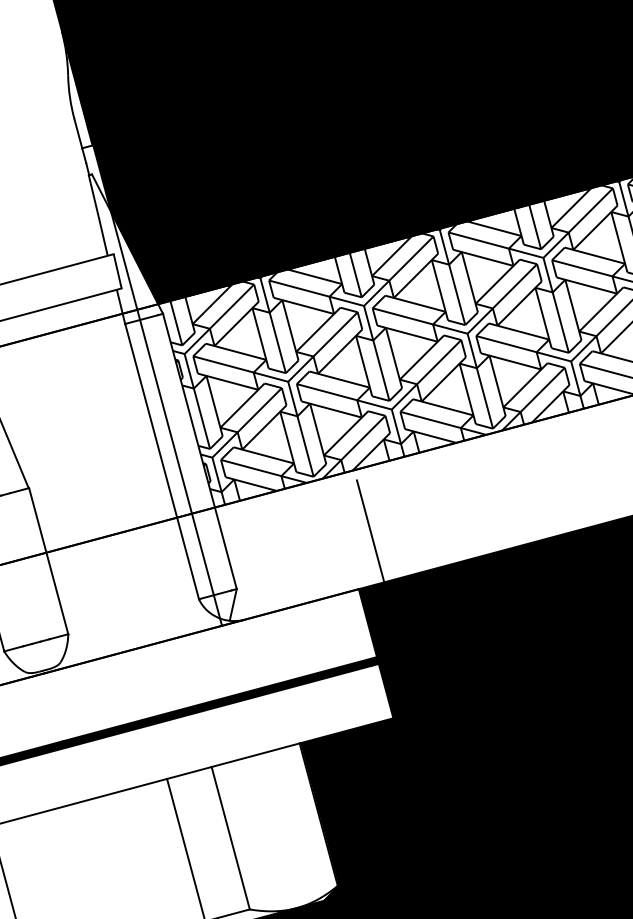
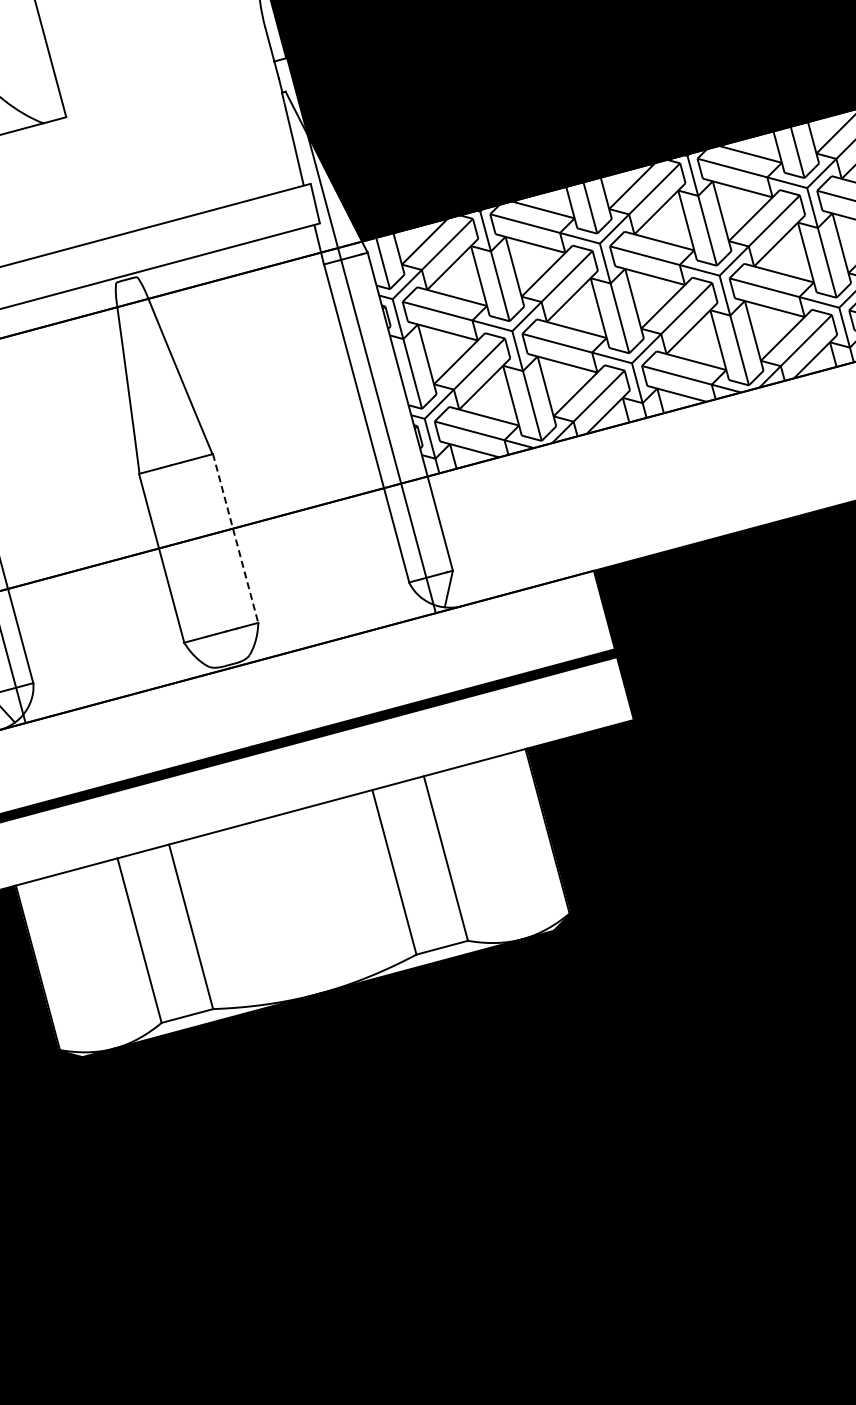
line: (370, 530) -> (607, 503), removed
line: (48, 561) -> (235, 538), solid -> dashed

